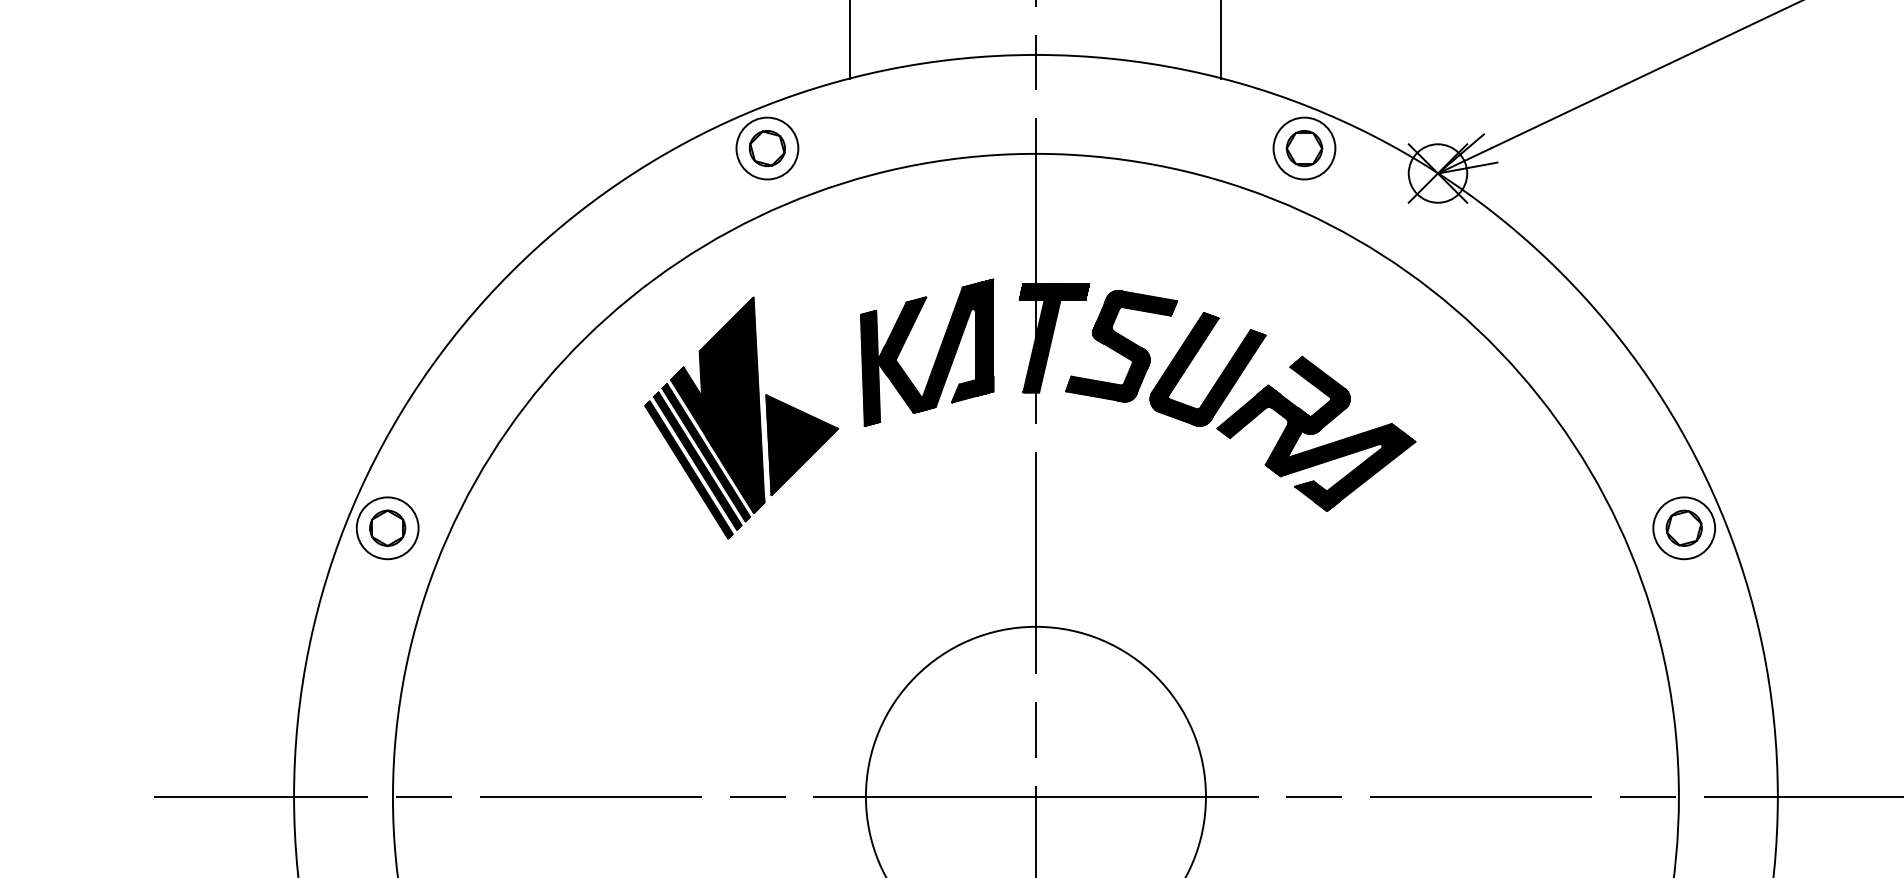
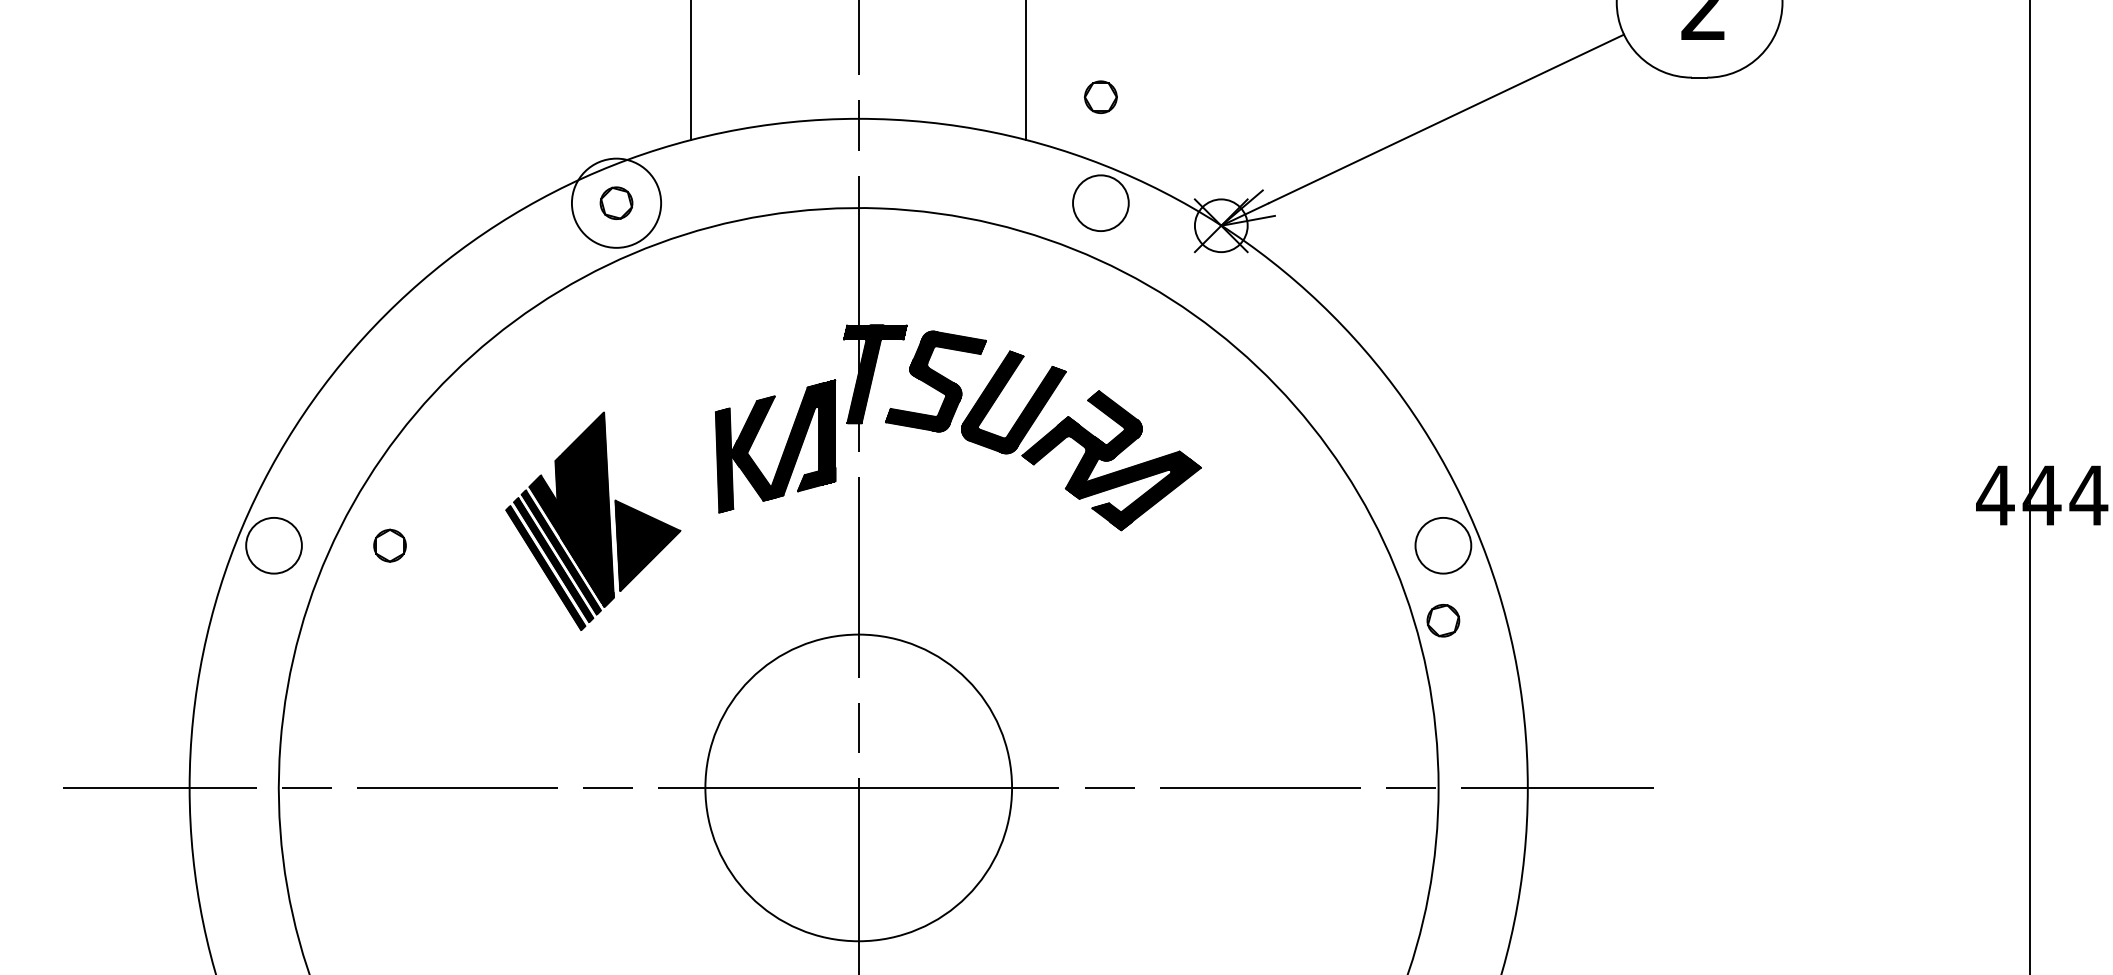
part: (1304, 147) -> (1100, 96), moved
circle: (767, 148) -> (616, 203), size x1.6
part: (935, 357) -> (783, 450), moved
part: (741, 417) -> (593, 520), moved
part: (387, 528) -> (389, 545), moved
part: (1684, 528) -> (1443, 620), moved

